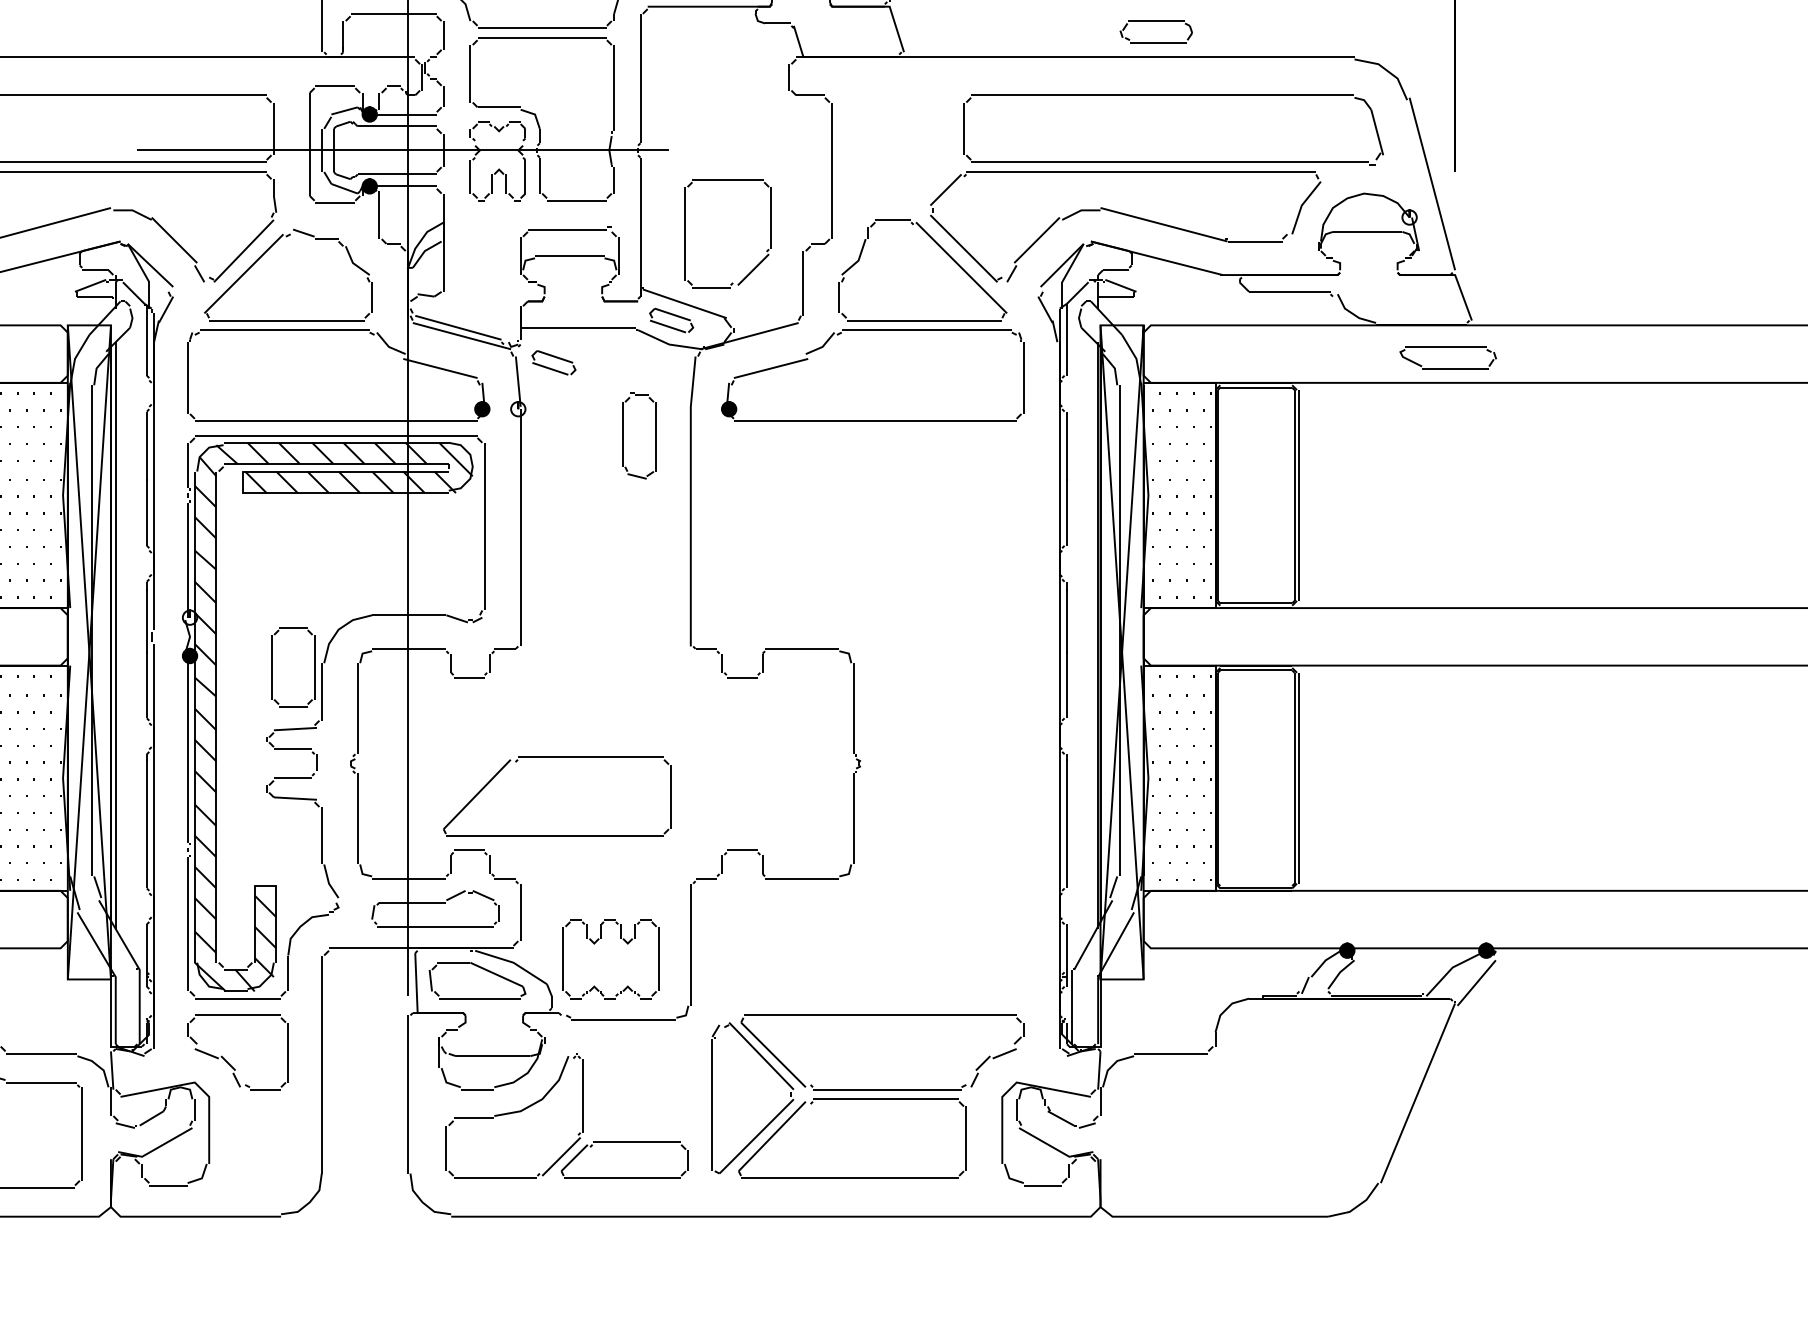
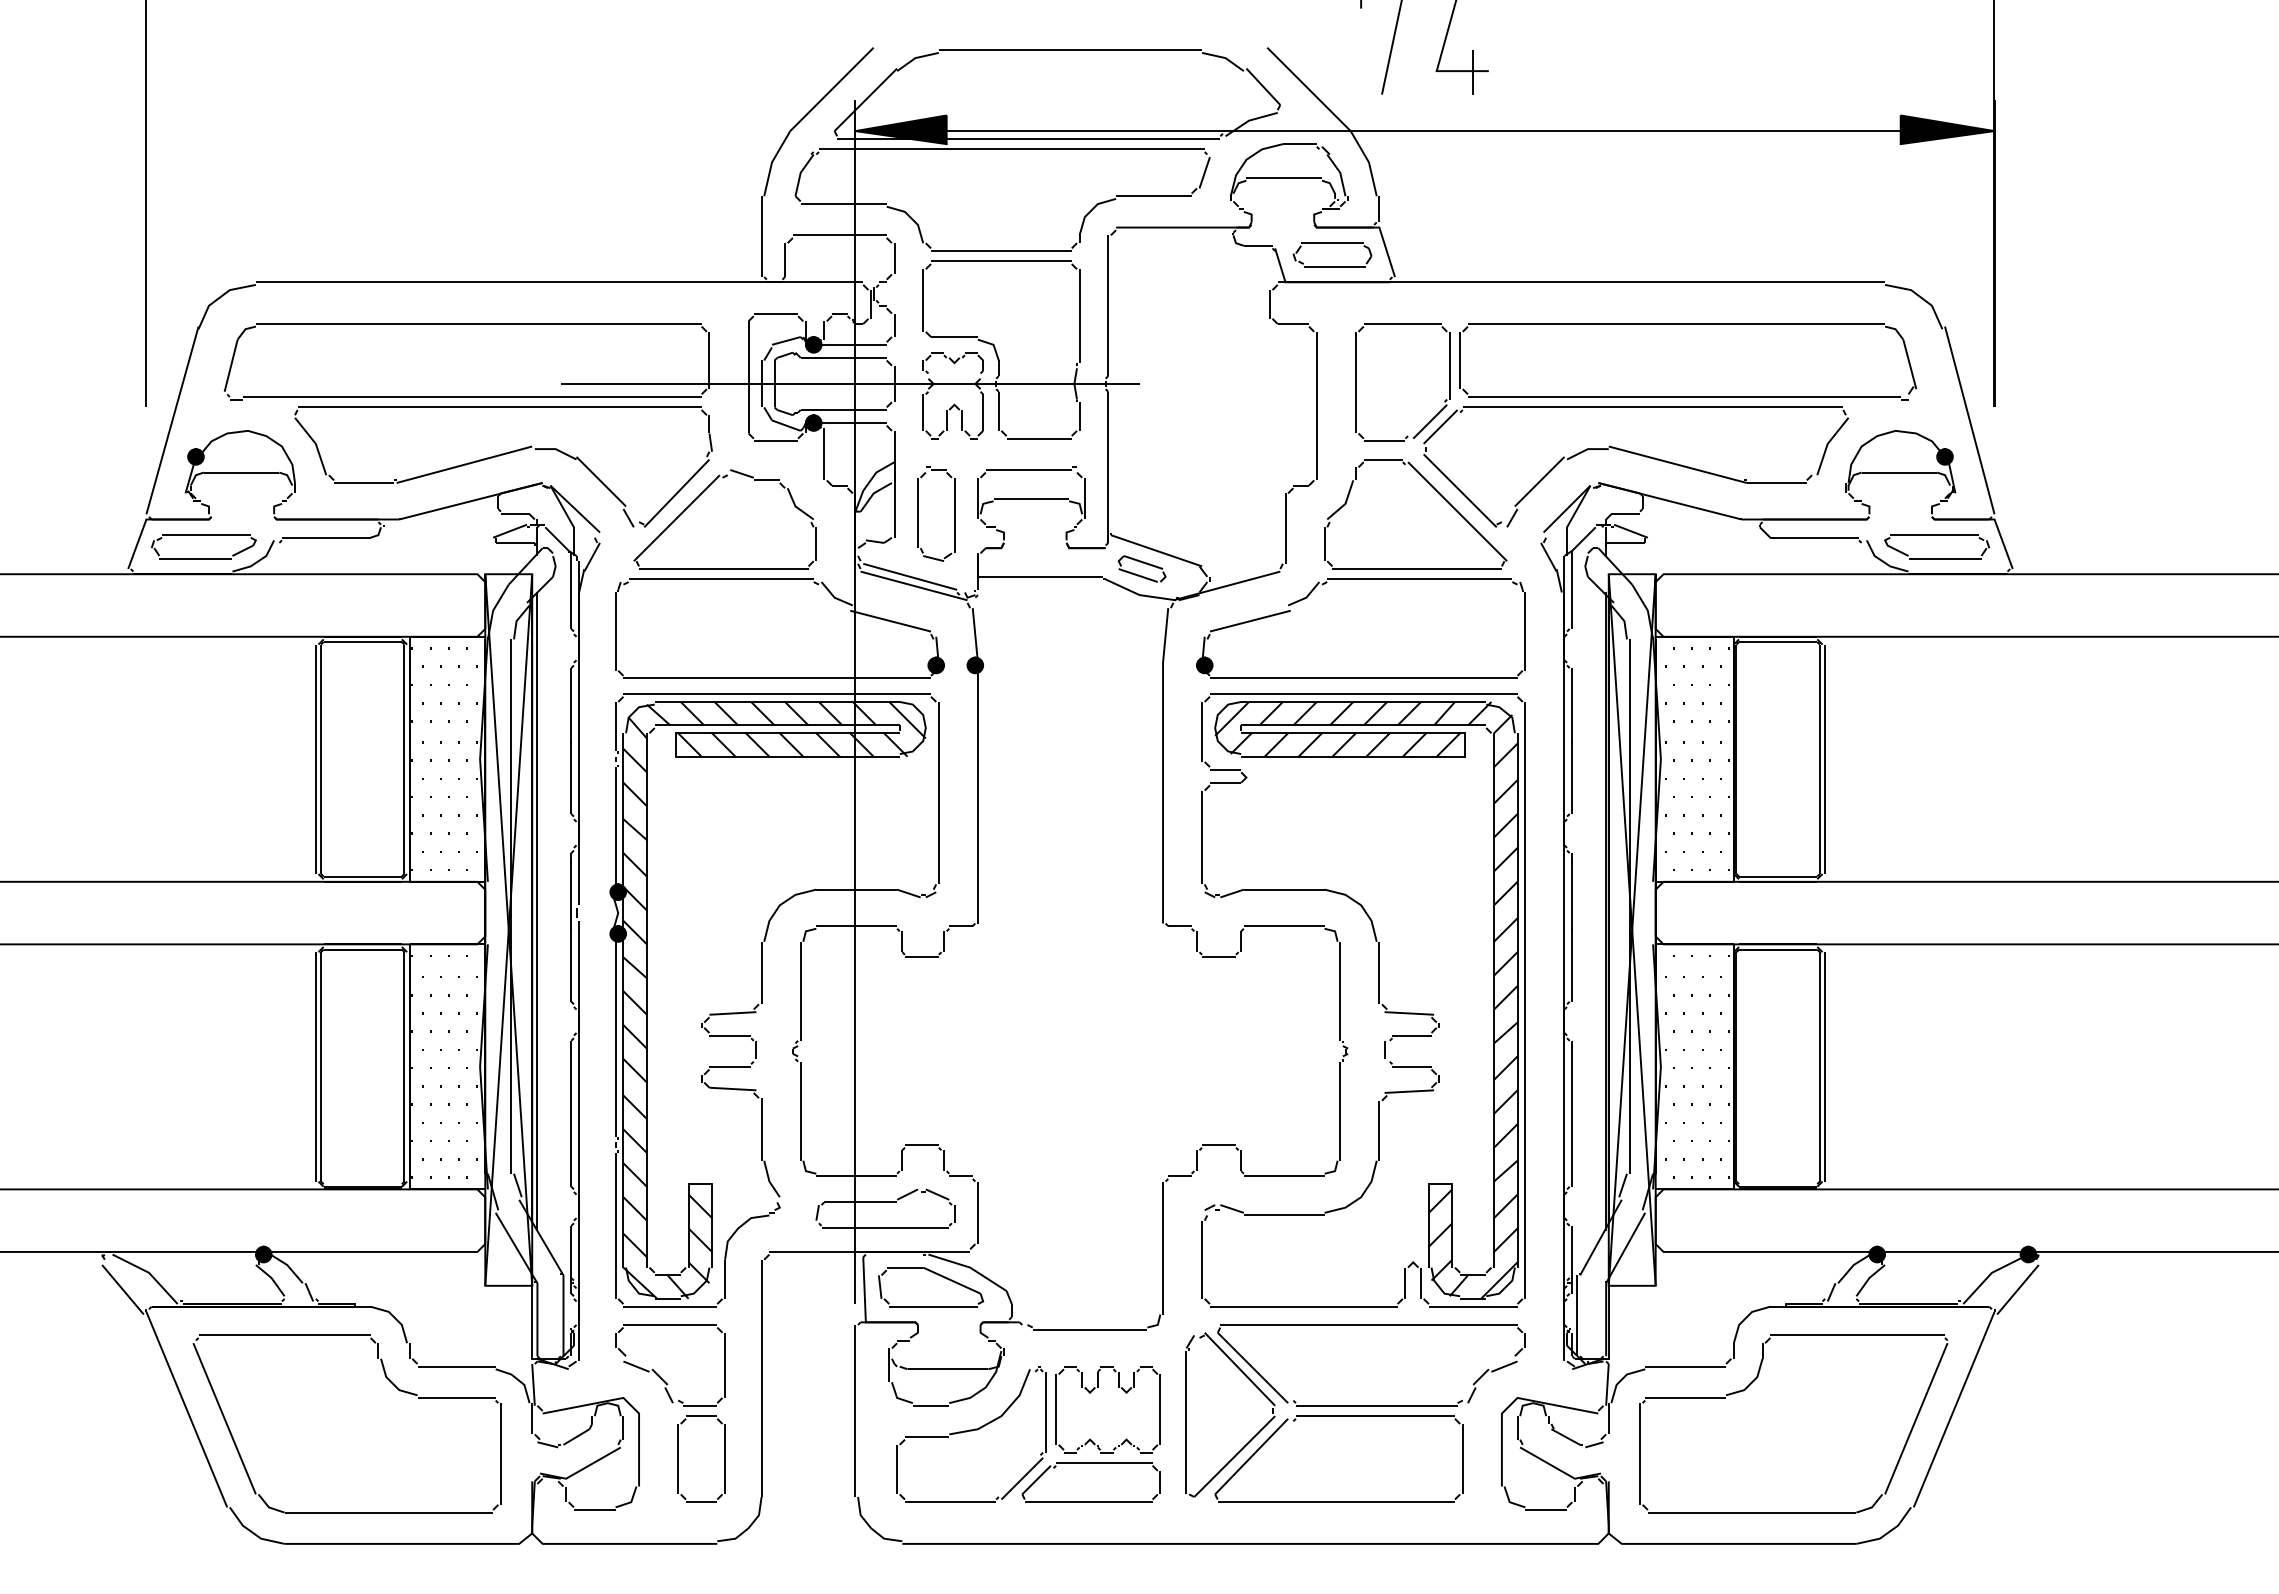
part: (1156, 21) -> (1332, 243), moved
fill: (1409, 217) -> (1944, 456), added
part: (766, 250) -> (1444, 400), moved
part: (1447, 347) -> (1936, 535), moved
part: (553, 362) -> (1013, 614), removed
fill: (518, 409) -> (975, 665), added
part: (623, 435) -> (918, 513), moved
fill: (190, 617) -> (618, 892), added
part: (272, 666) -> (678, 1458), moved
part: (888, 717) -> (1378, 1000), added
part: (557, 757) -> (1017, 1044), removed
part: (595, 943) -> (1091, 1392), moved
part: (1233, 1068) -> (1753, 1382), added

